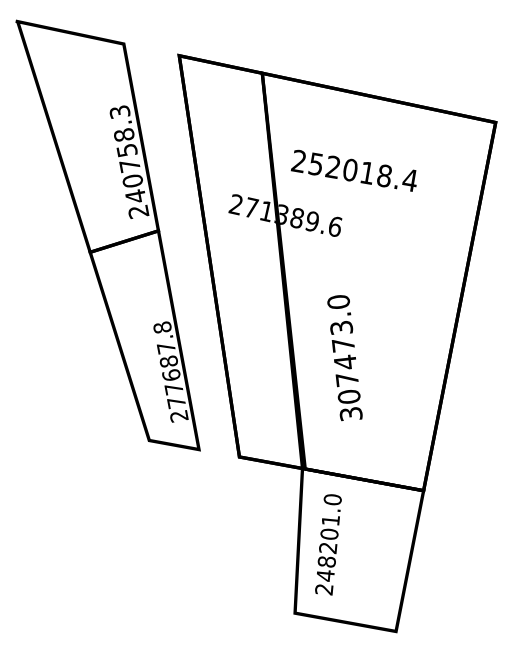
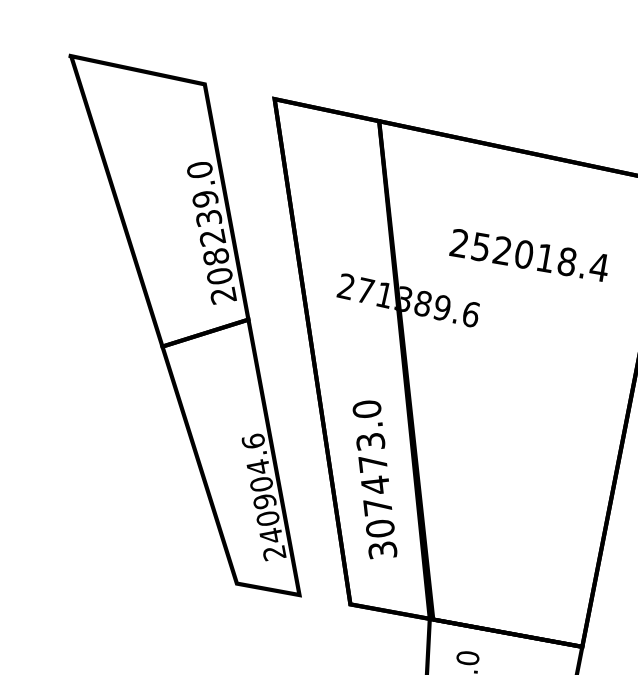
text: (127, 153) -> (209, 222), 240758.3 -> 208239.0
text: (353, 170) -> (528, 254), moved
text: (344, 358) -> (374, 480), moved
text: (169, 365) -> (262, 489), 277687.8 -> 240904.6

